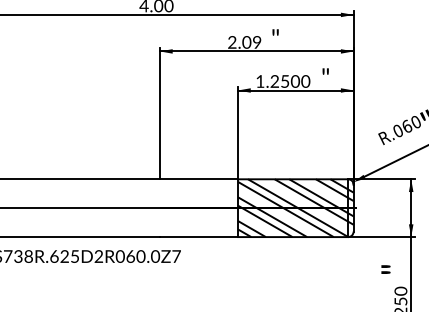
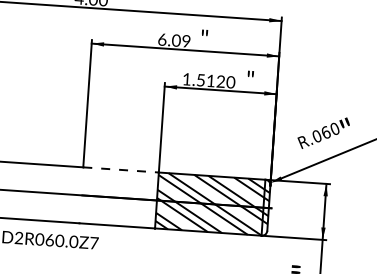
text: (232, 42) -> (162, 39), 2.09 -> 6.09
text: (285, 81) -> (211, 80), 1.2500 -> 1.5120
line: (199, 179) -> (121, 170), solid -> dashed

